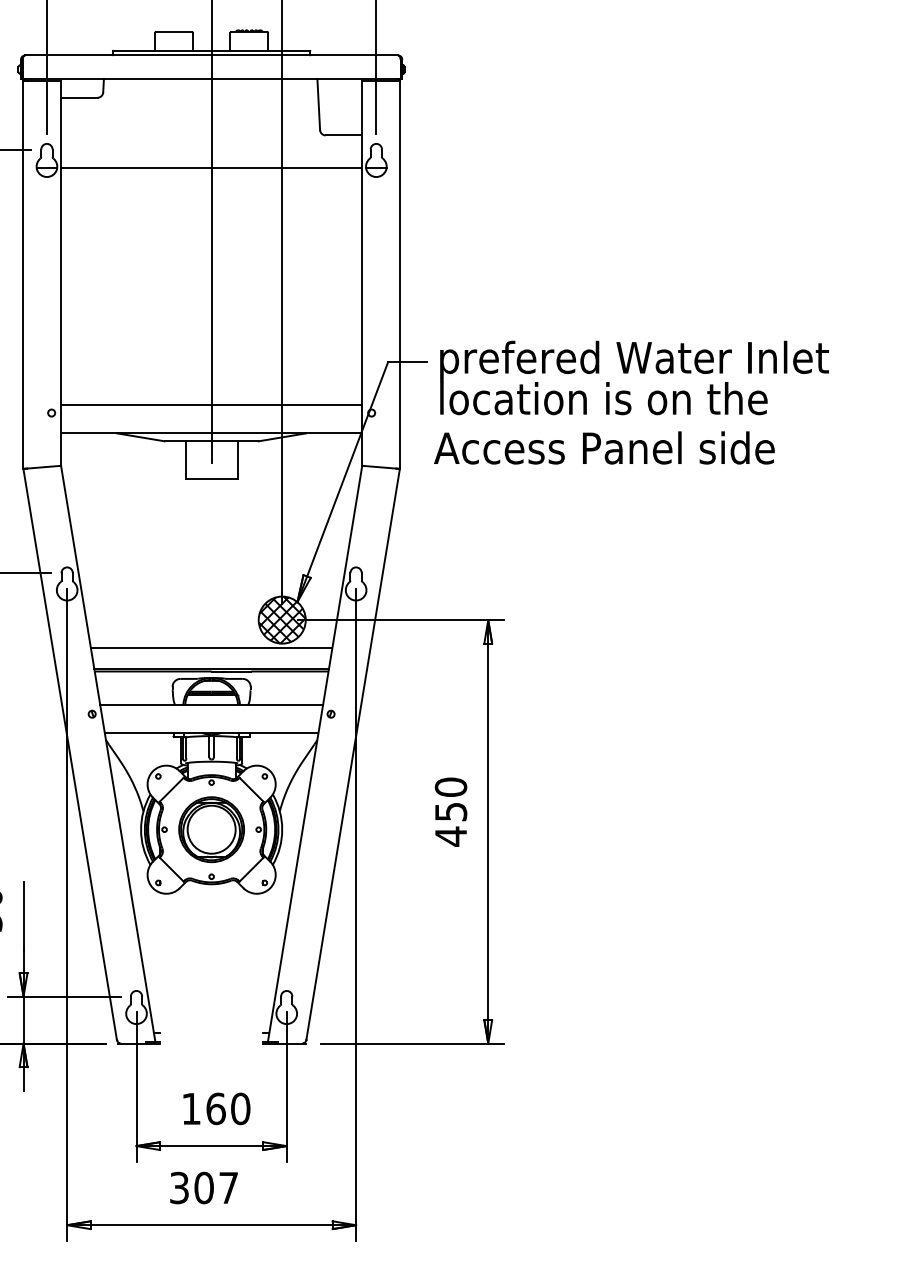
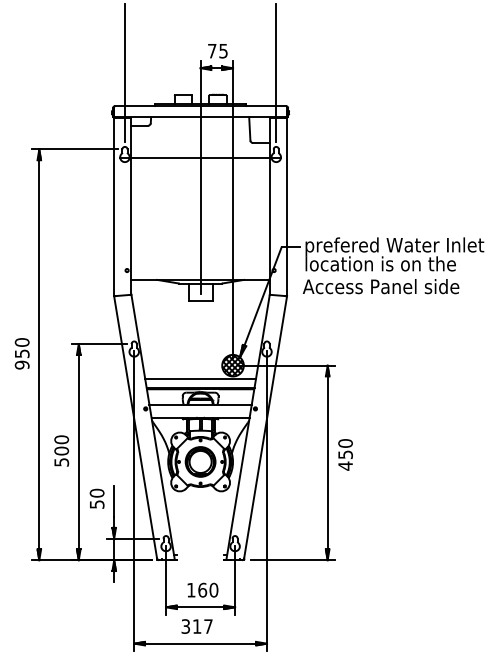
line: (211, 404) -> (200, 266), removed
text: (450, 811) -> (345, 454), moved
text: (202, 1187) -> (196, 626), 307 -> 317

